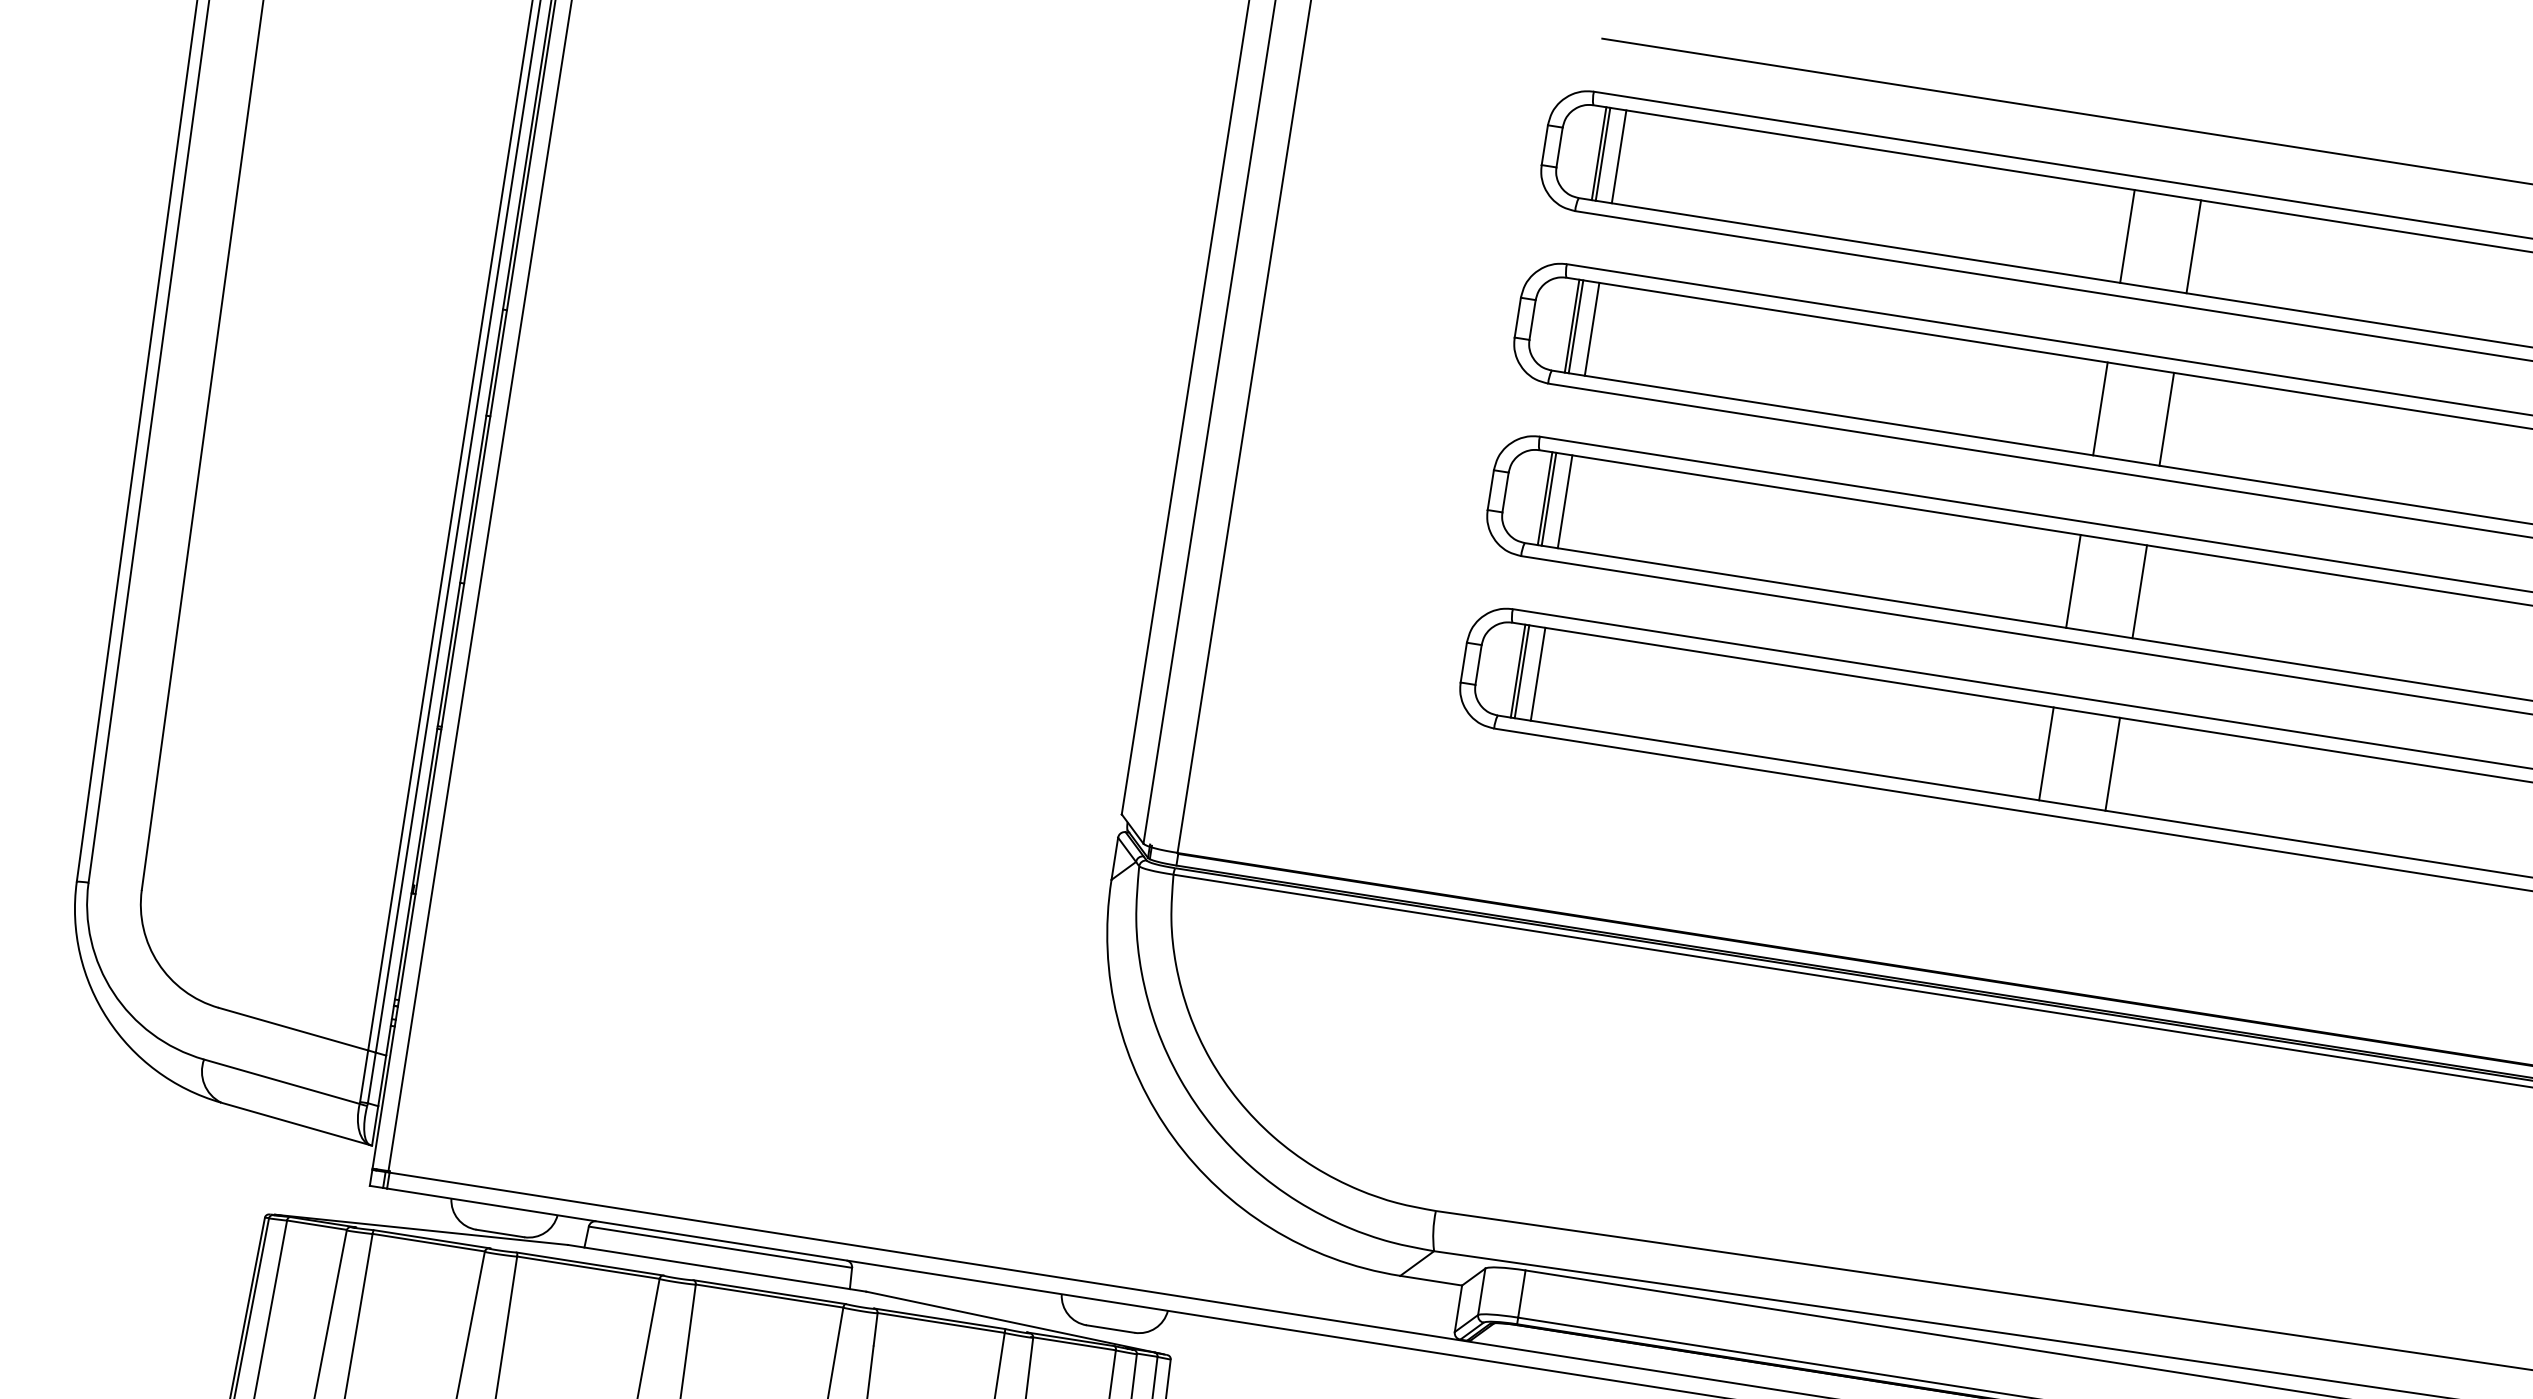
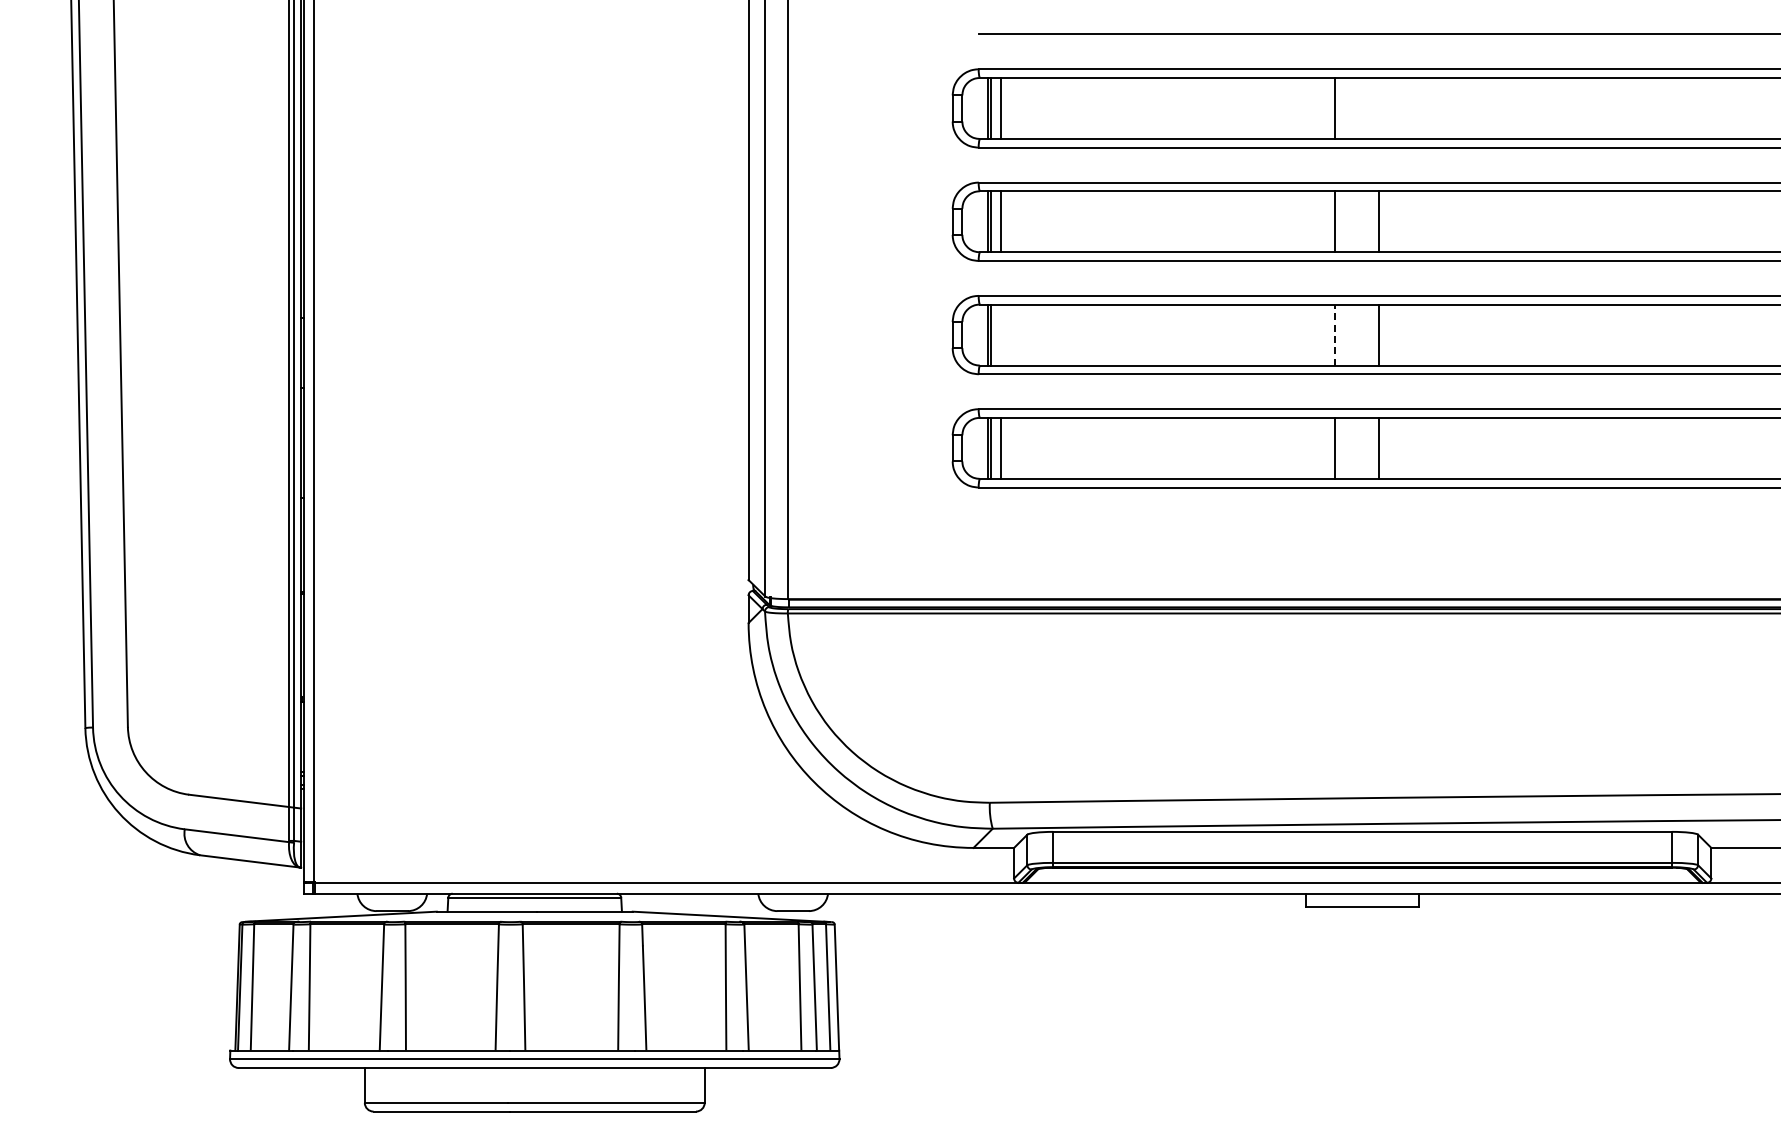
line: (2193, 246) -> (1378, 108), removed
line: (1565, 500) -> (1001, 334), removed
line: (2073, 582) -> (1335, 335), solid -> dashed

